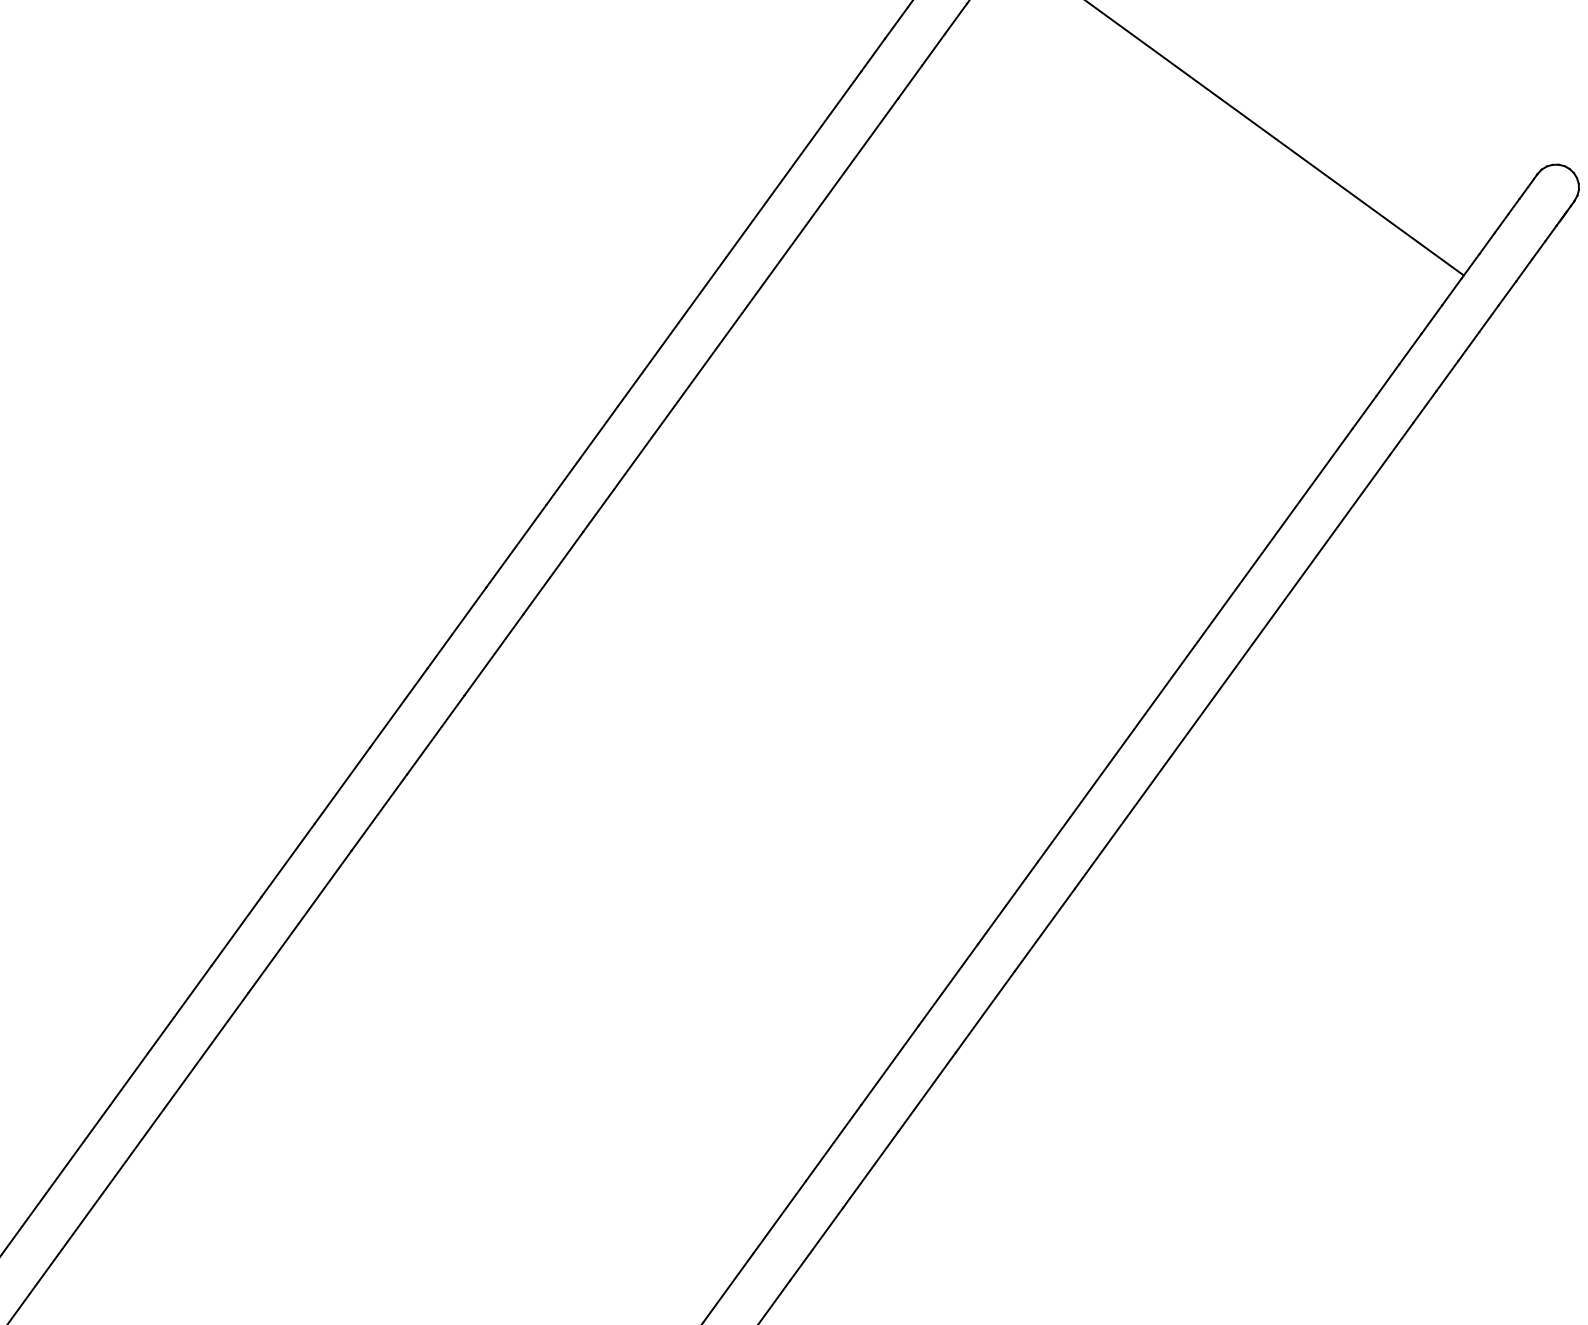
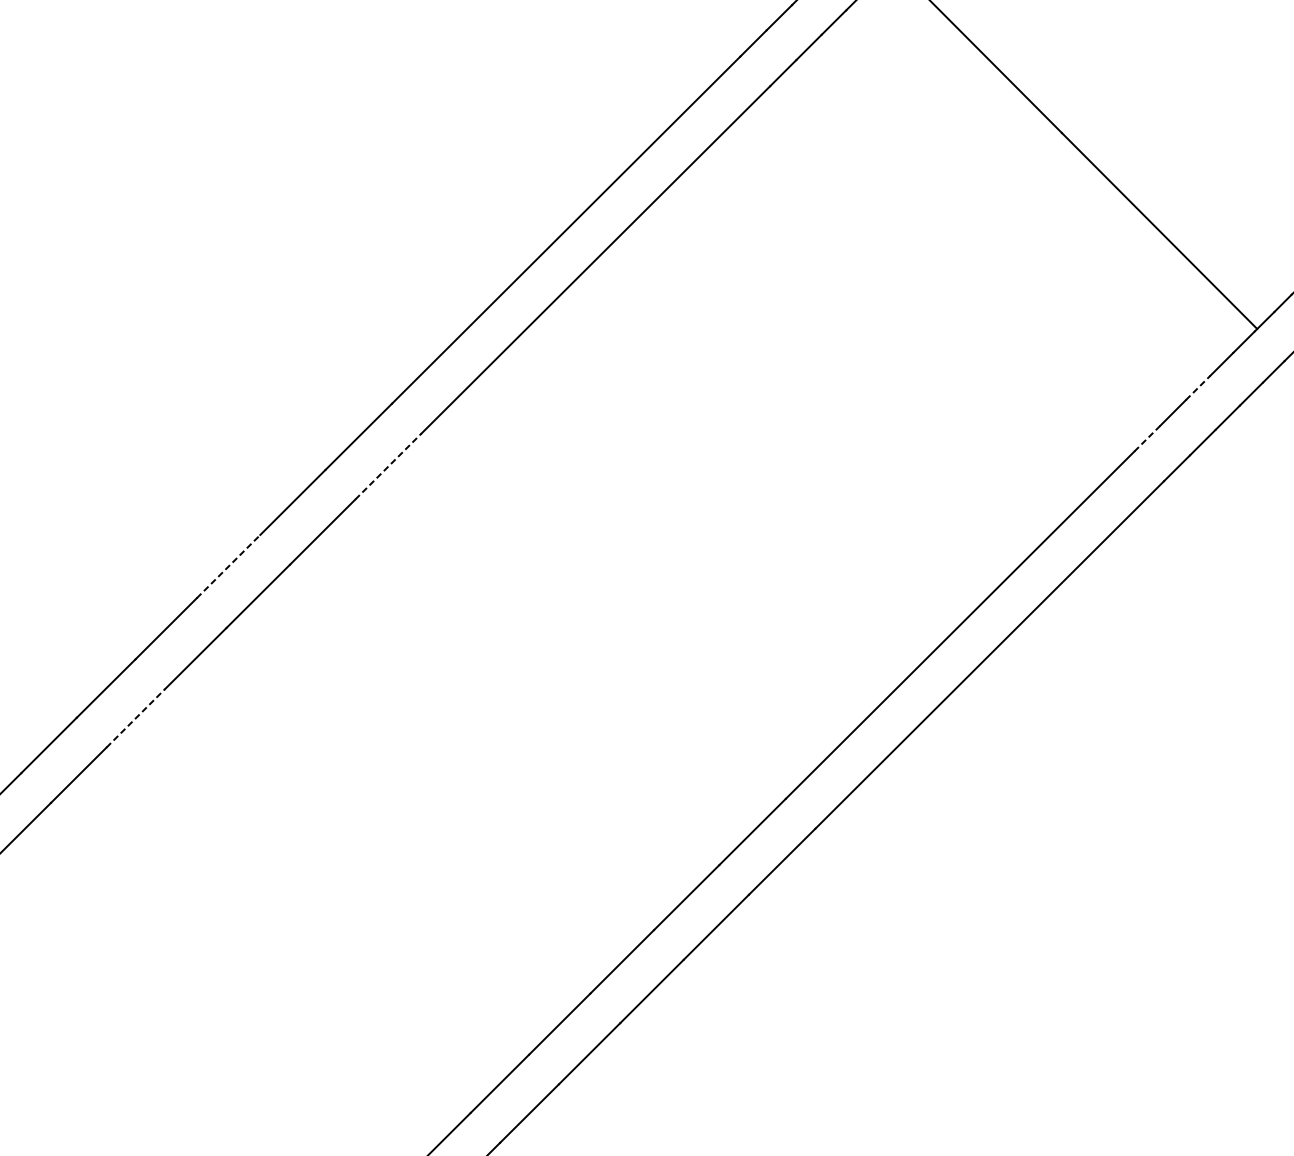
line: (1410, 349) -> (1198, 388), solid -> dashed
line: (1364, 411) -> (1147, 437), solid -> dashed
line: (553, 572) -> (388, 466), solid -> dashed
line: (398, 708) -> (228, 566), solid -> dashed
line: (325, 886) -> (136, 717), solid -> dashed

